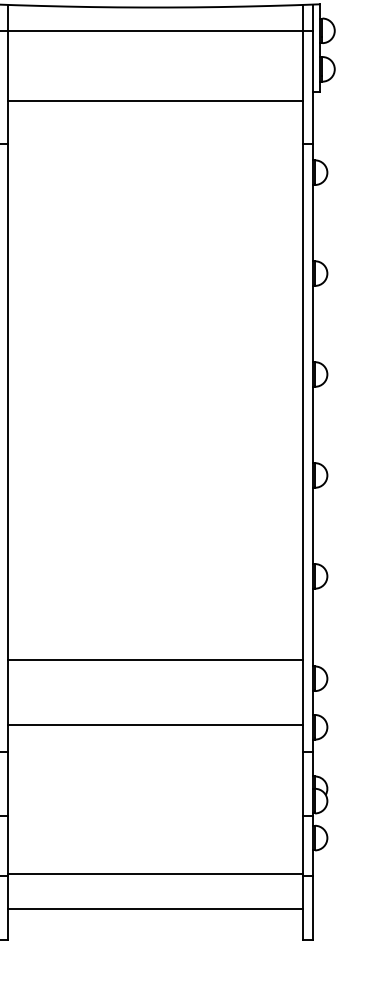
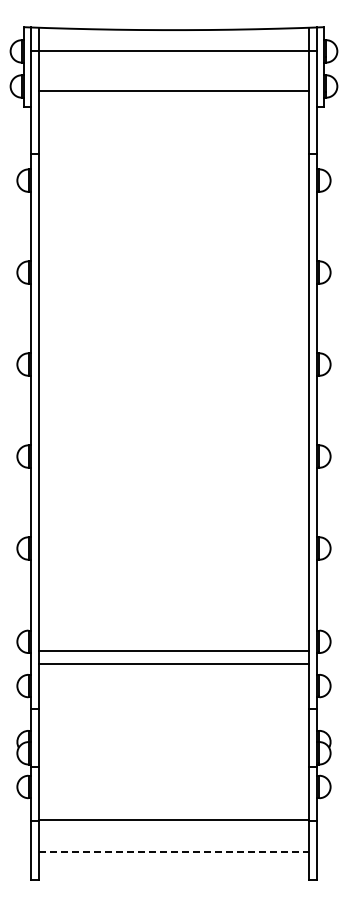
line: (154, 101) -> (173, 90), moved
line: (154, 660) -> (173, 651), moved
line: (154, 724) -> (173, 663), moved
line: (156, 908) -> (174, 851), solid -> dashed

